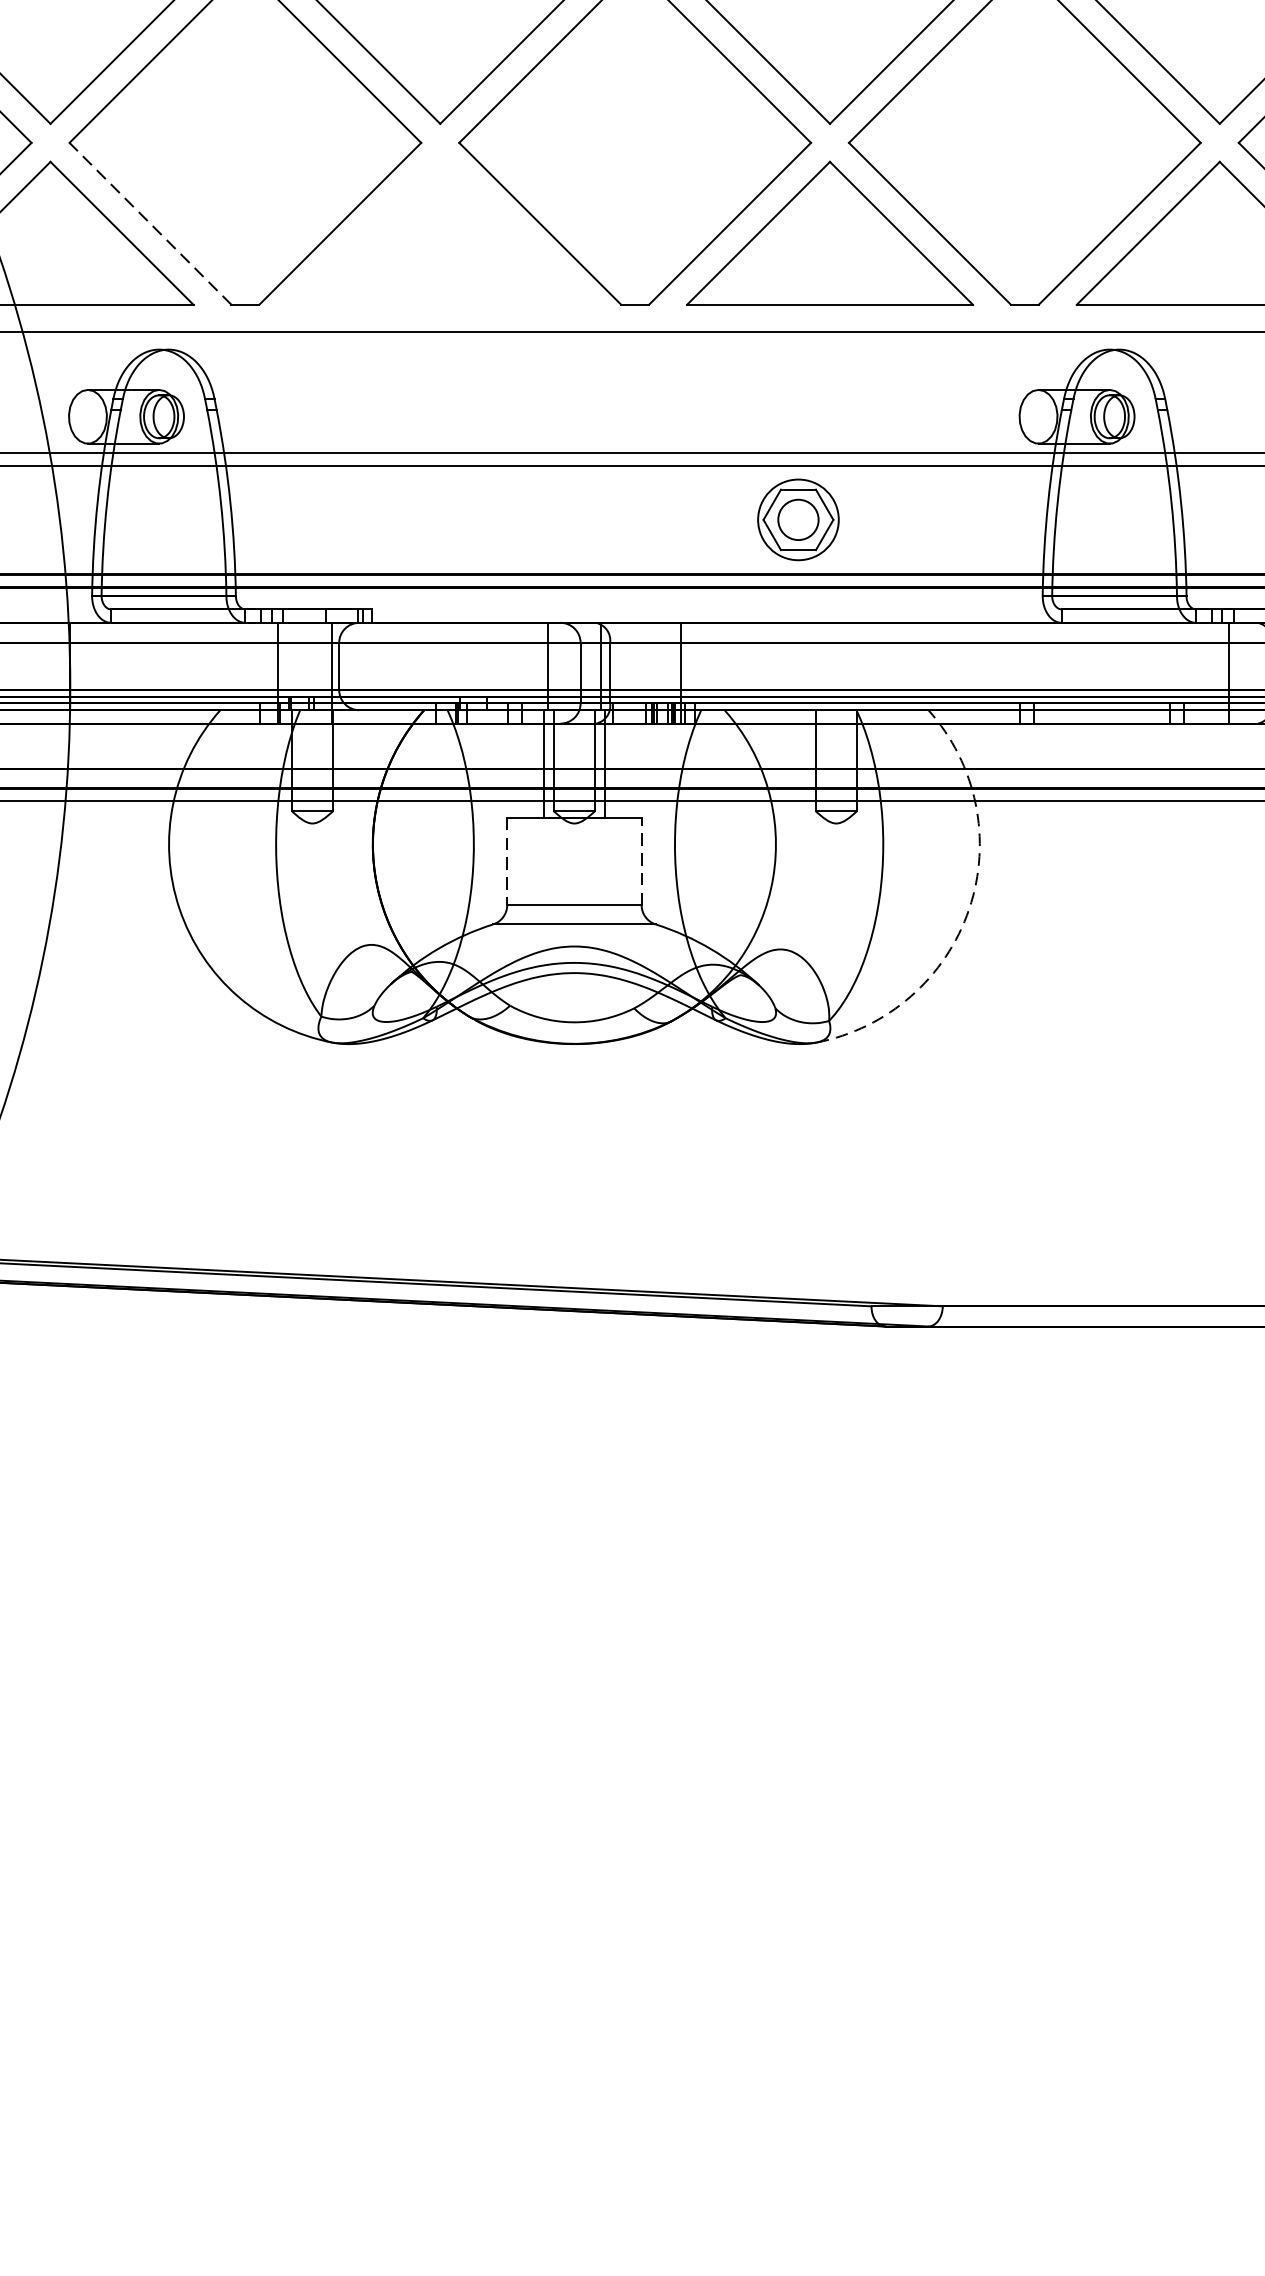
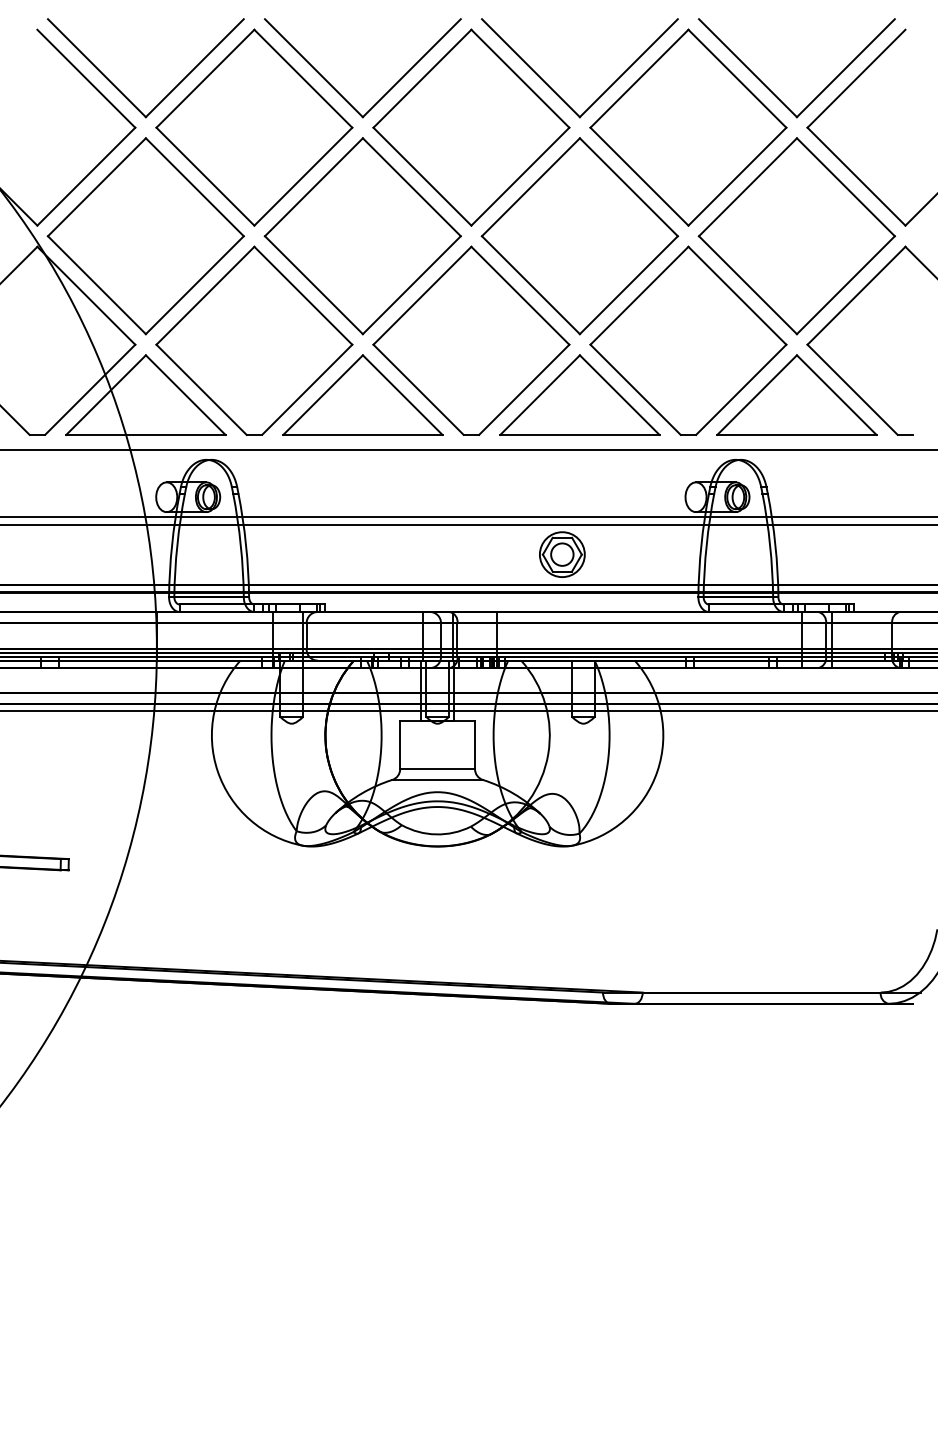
line: (150, 223) -> (201, 389), dashed -> solid
part: (439, 232) -> (362, 394), added
line: (642, 860) -> (475, 744), dashed -> solid
line: (507, 862) -> (400, 745), dashed -> solid
arc: (969, 909) -> (657, 771), dashed -> solid

